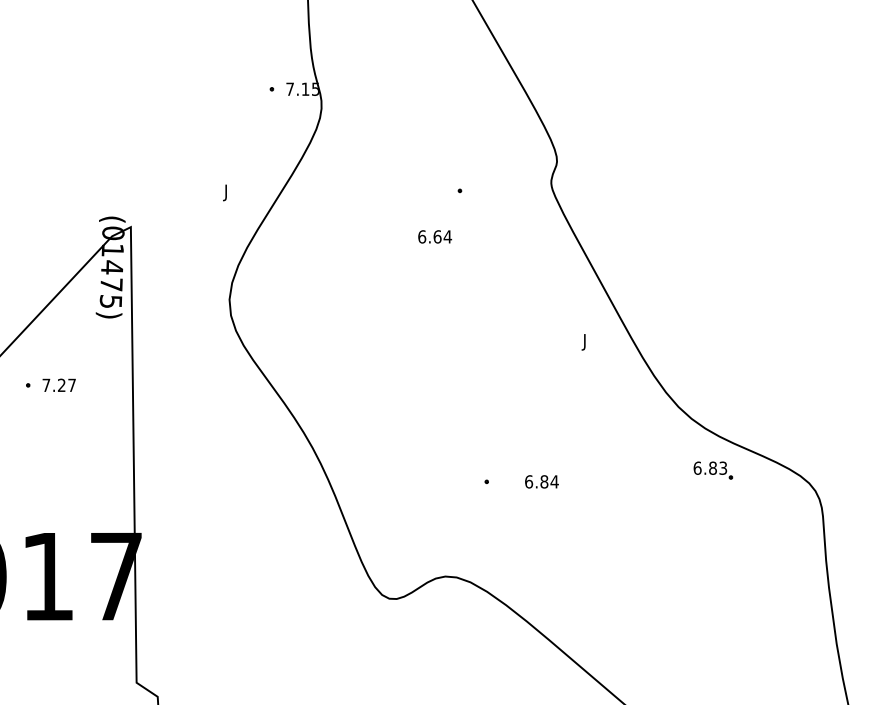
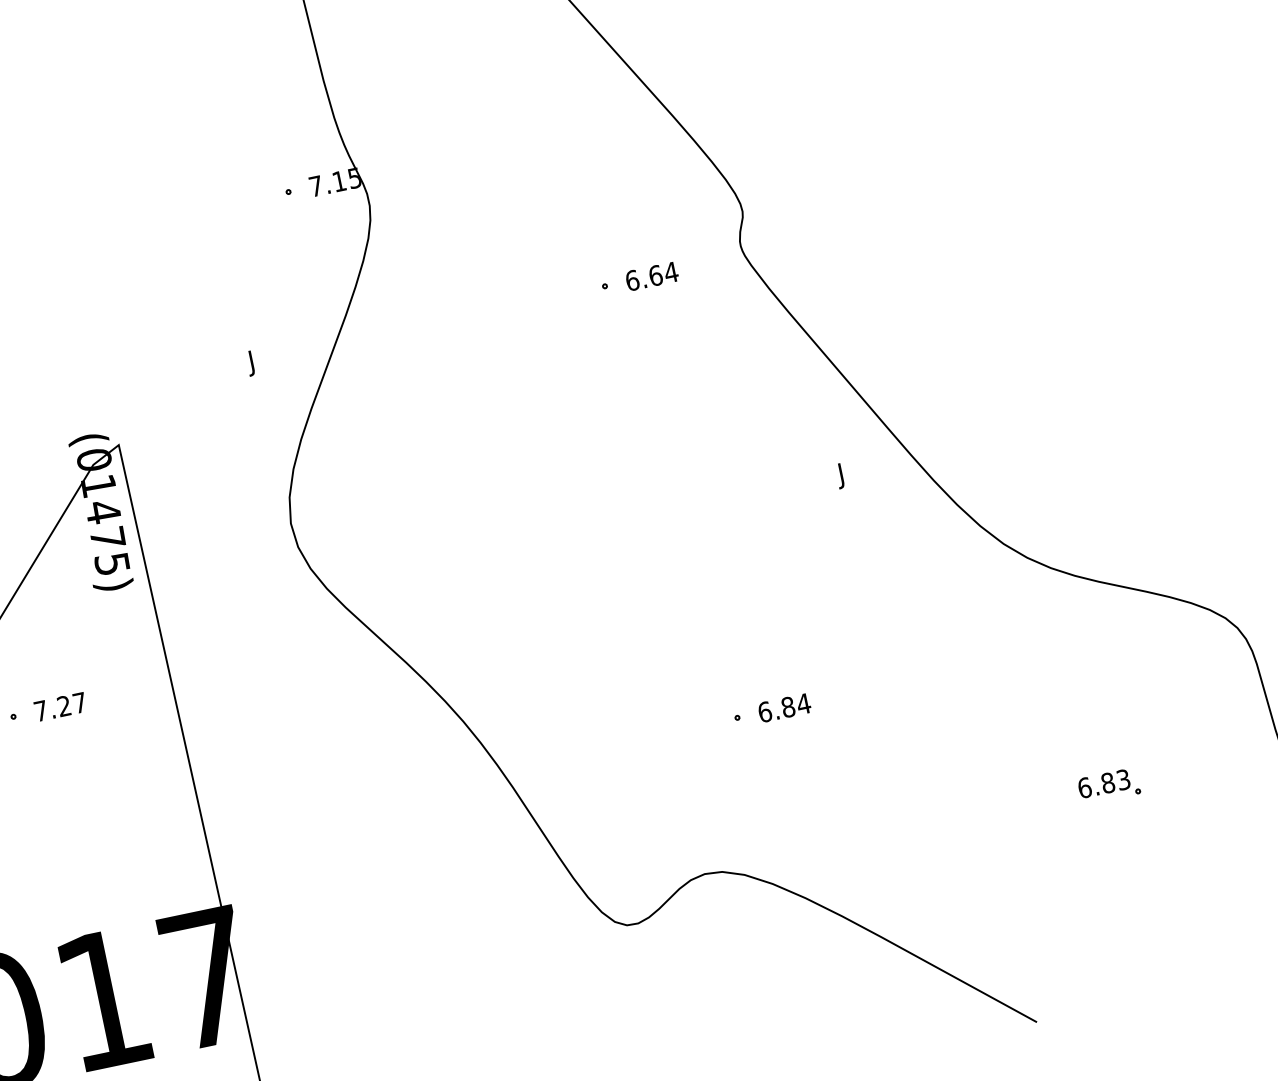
text: (435, 236) -> (652, 275), moved
part: (713, 470) -> (1109, 786), moved
text: (541, 481) -> (783, 707), moved

